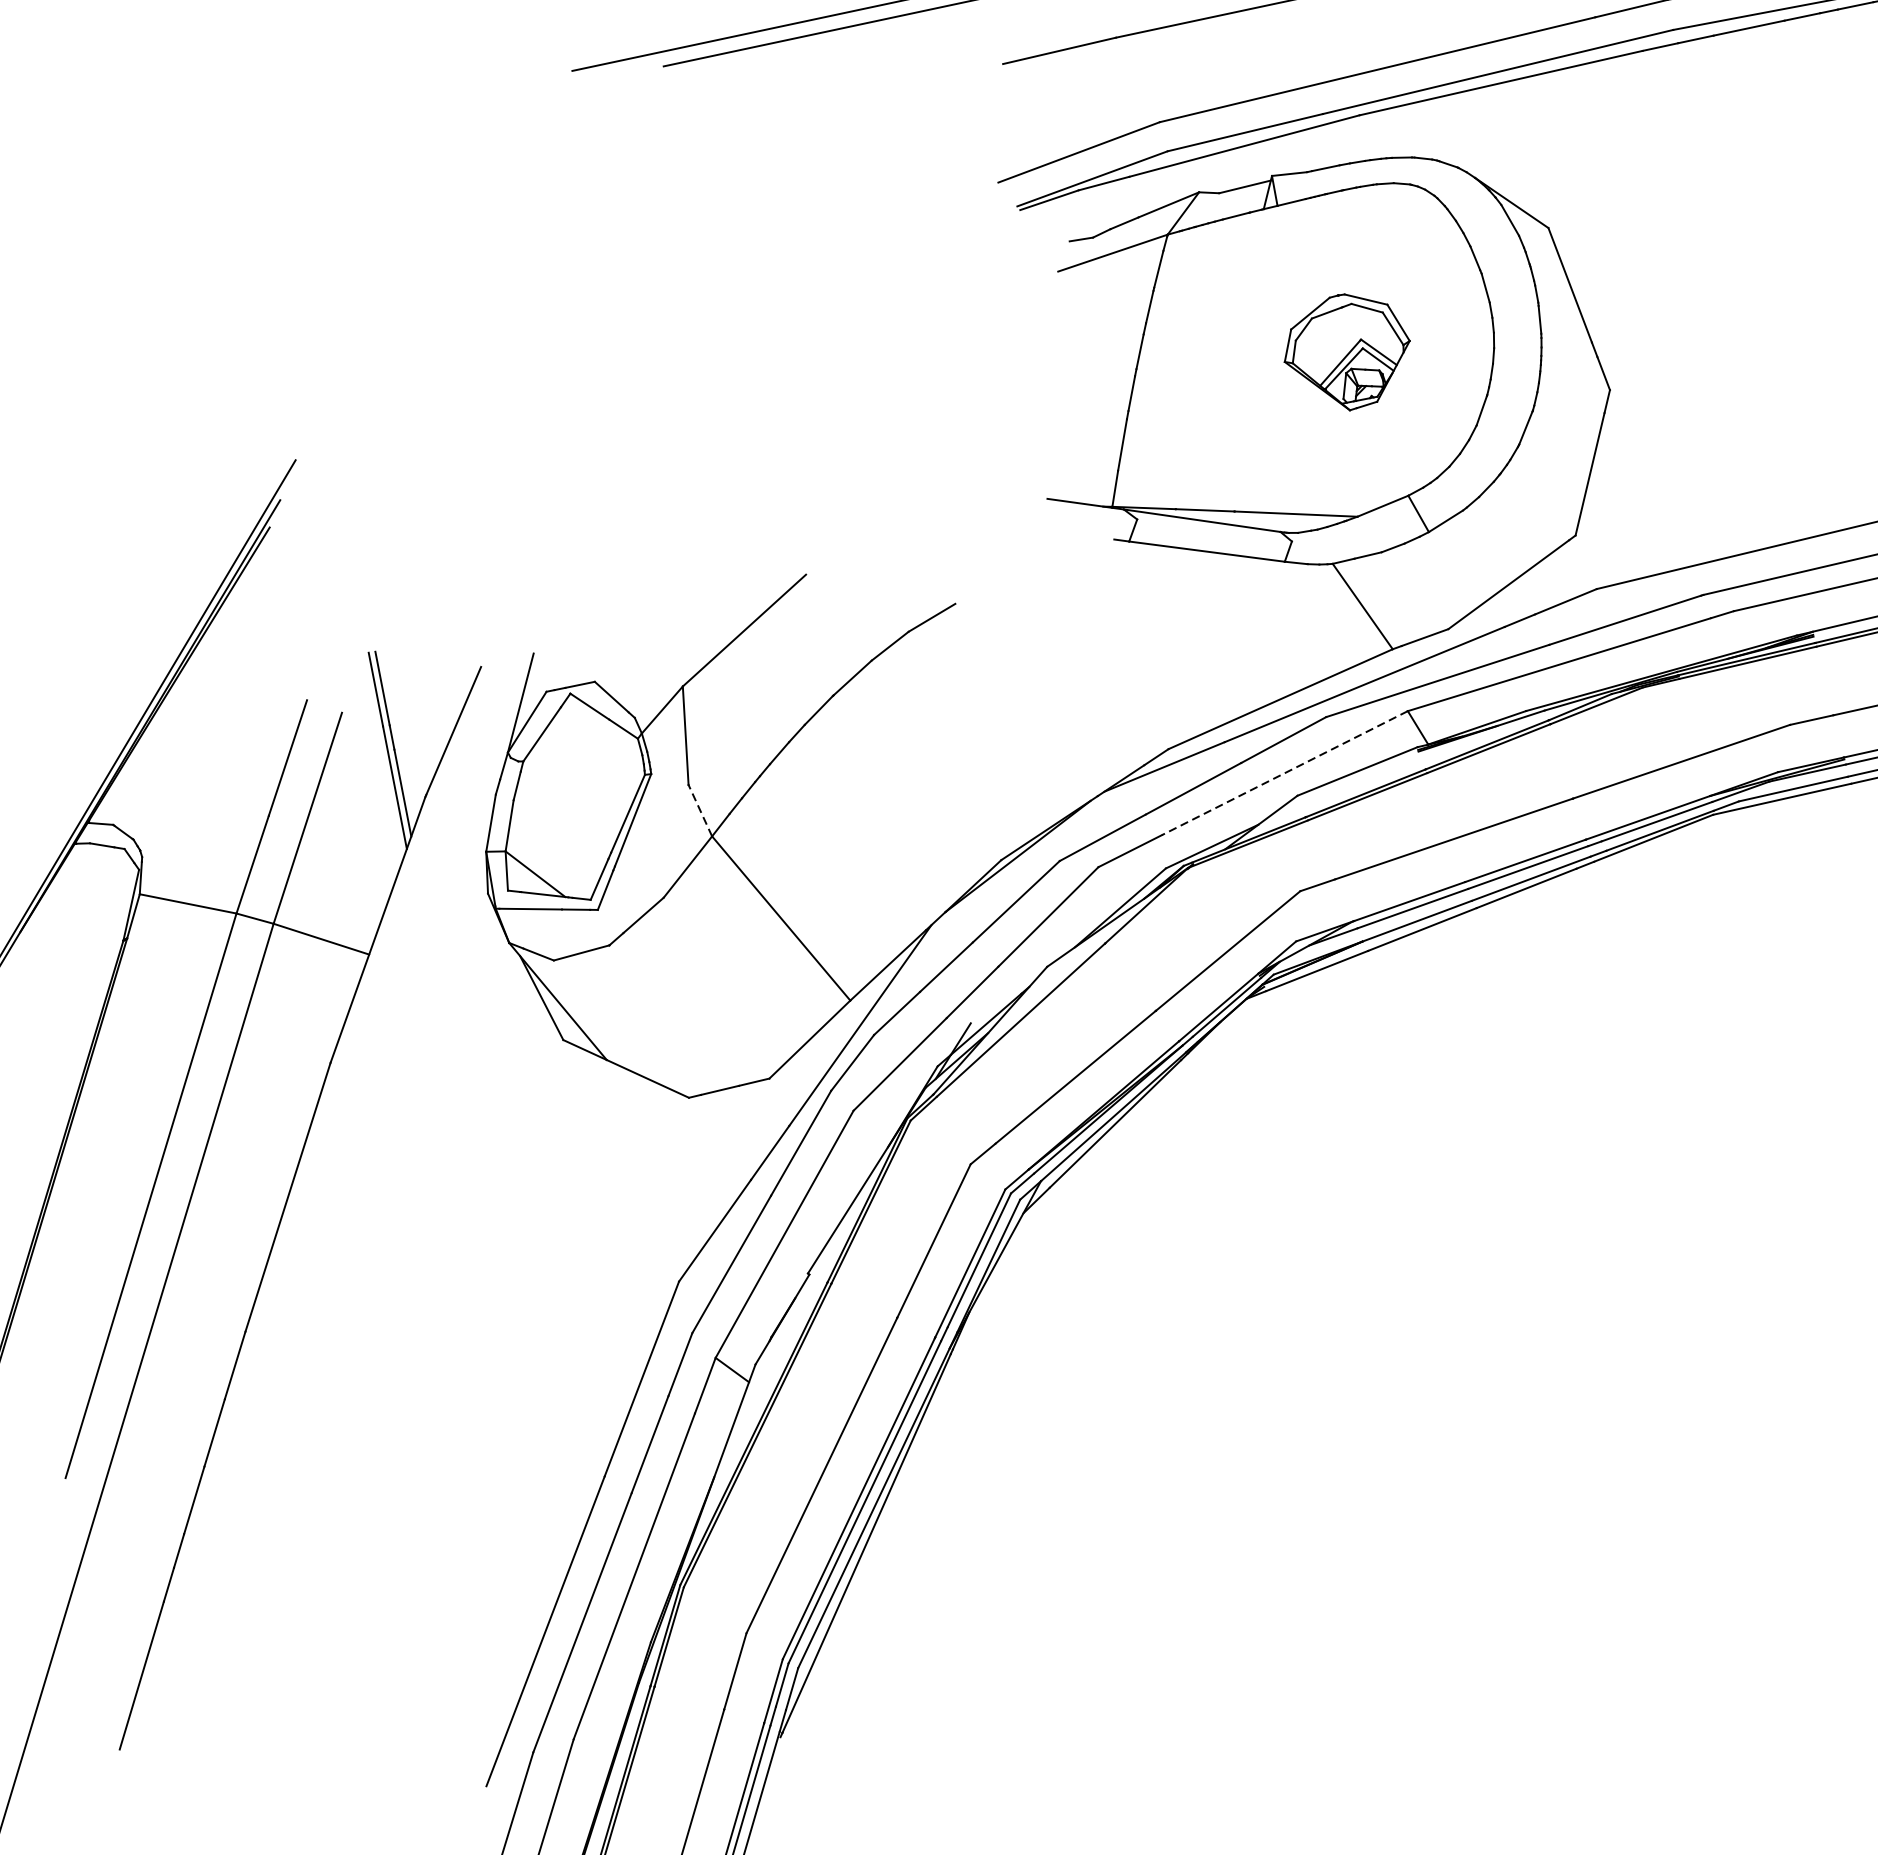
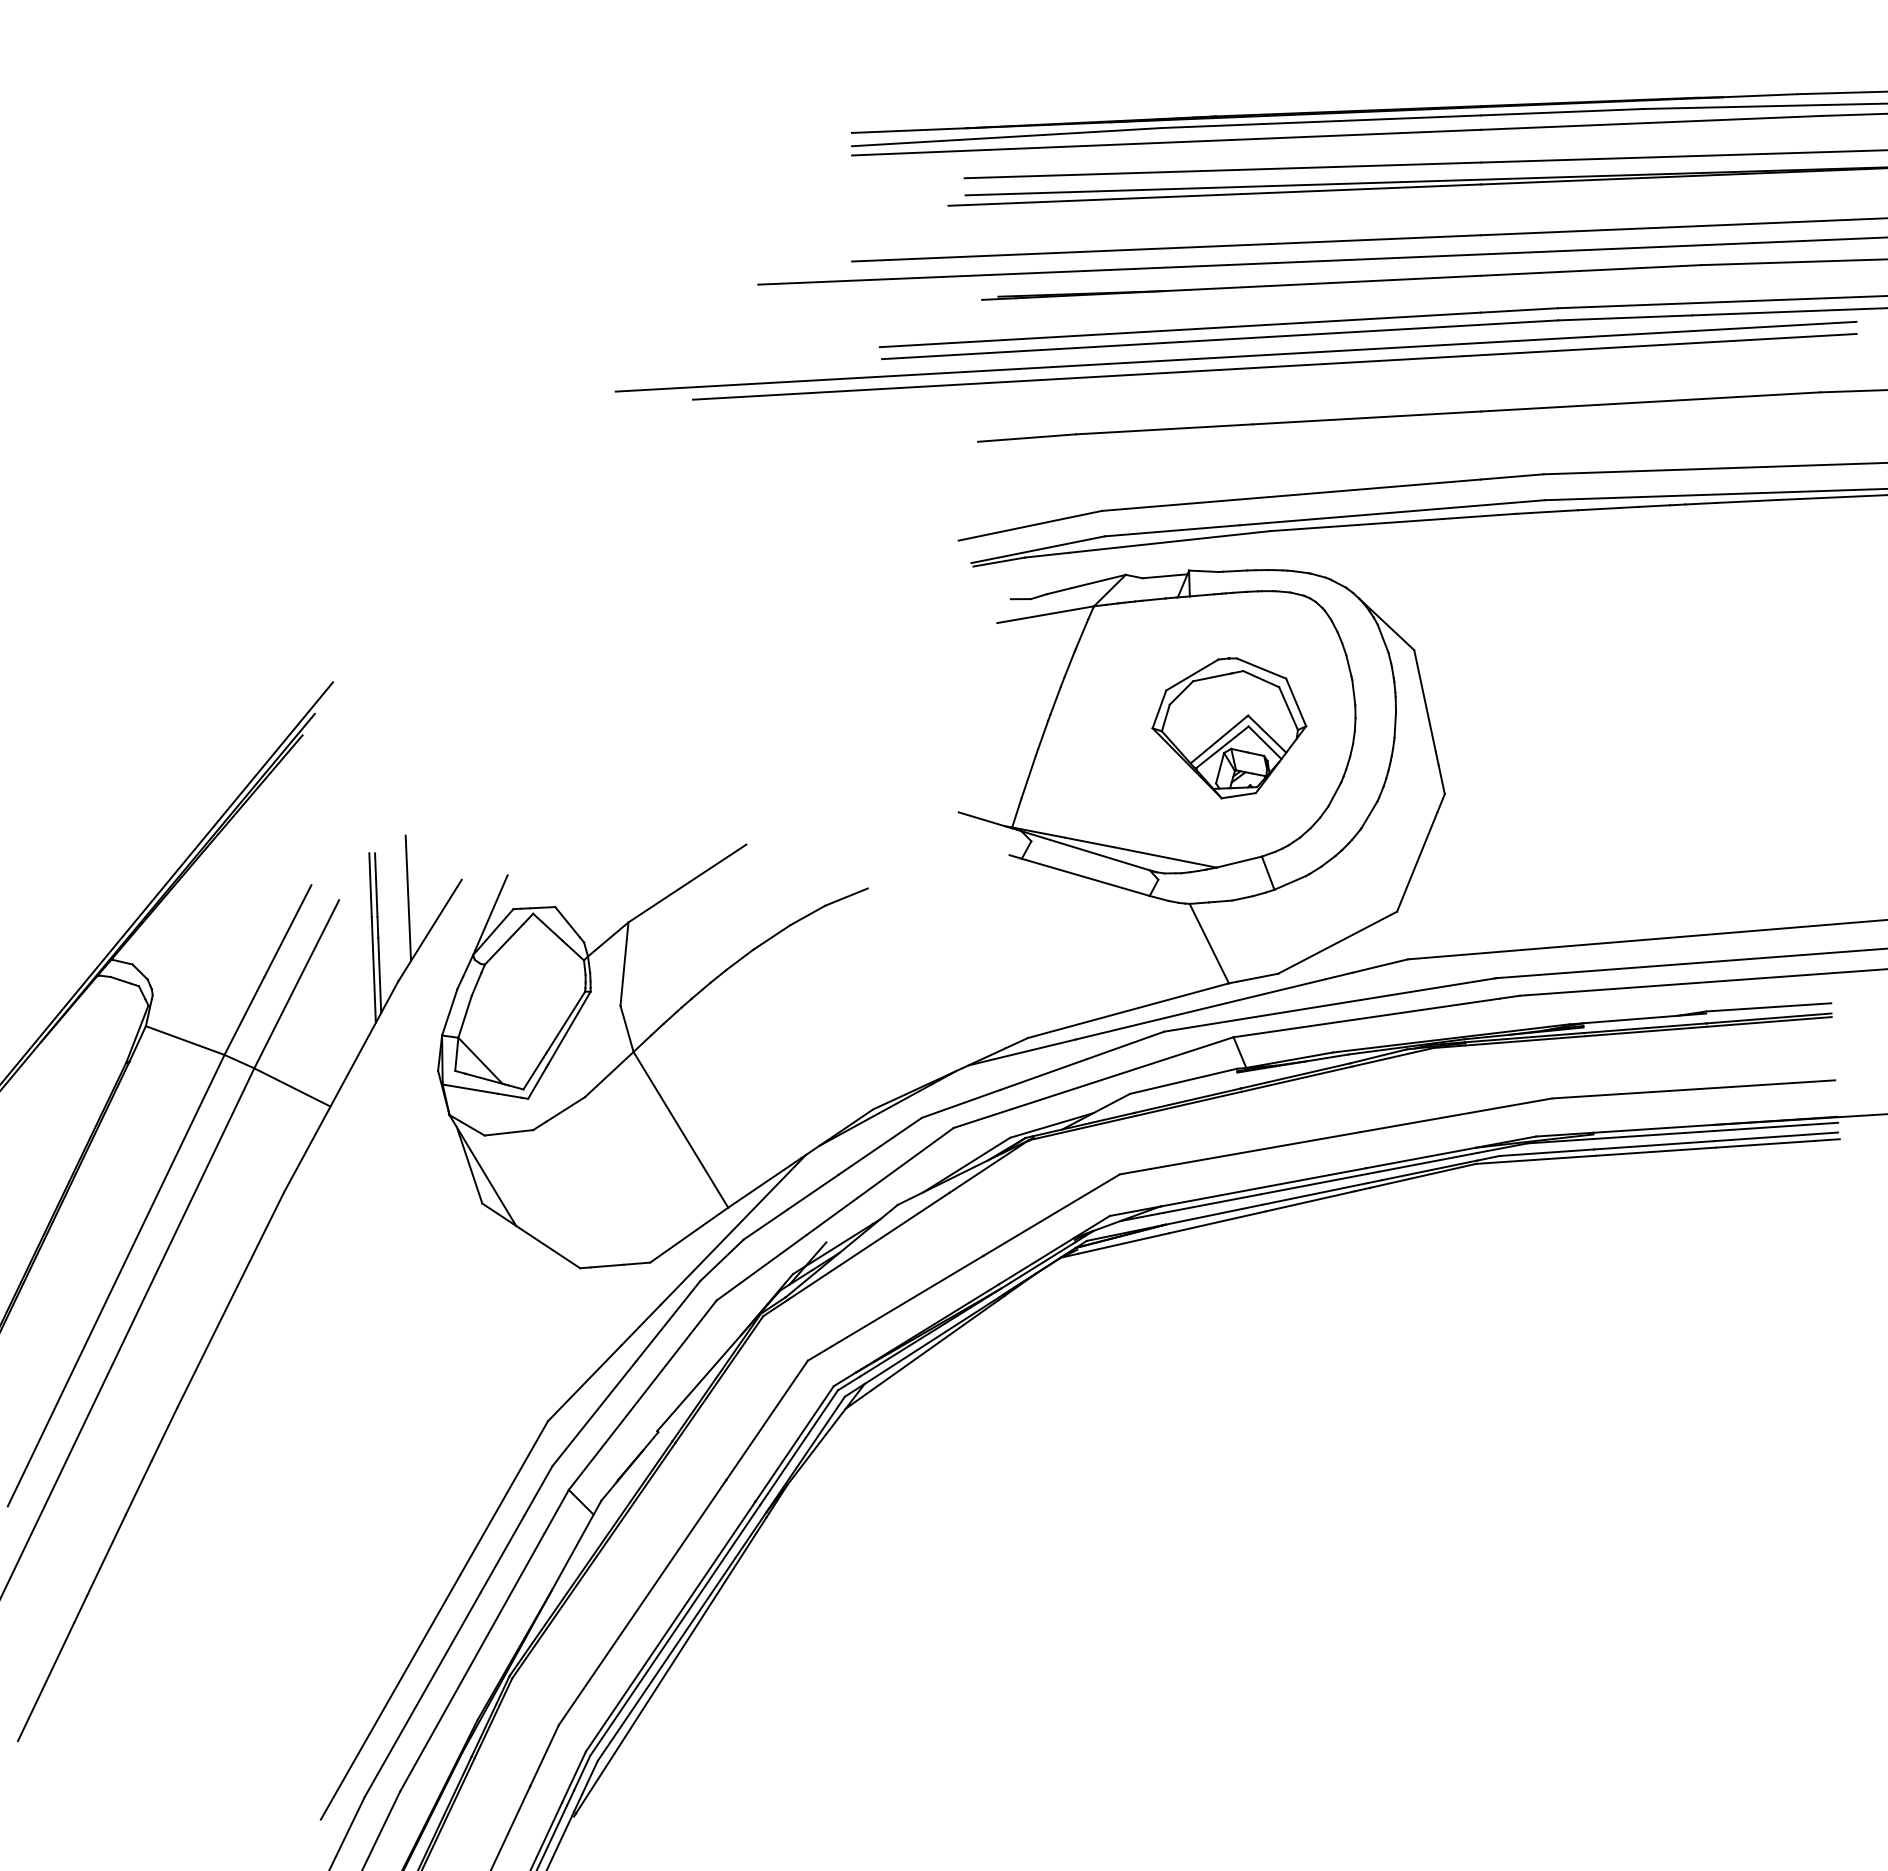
part: (1347, 352) -> (1229, 728), size x1.43
line: (422, 698) -> (408, 898), added
line: (1285, 773) -> (1122, 1073), dashed -> solid
line: (699, 810) -> (626, 1028), dashed -> solid

